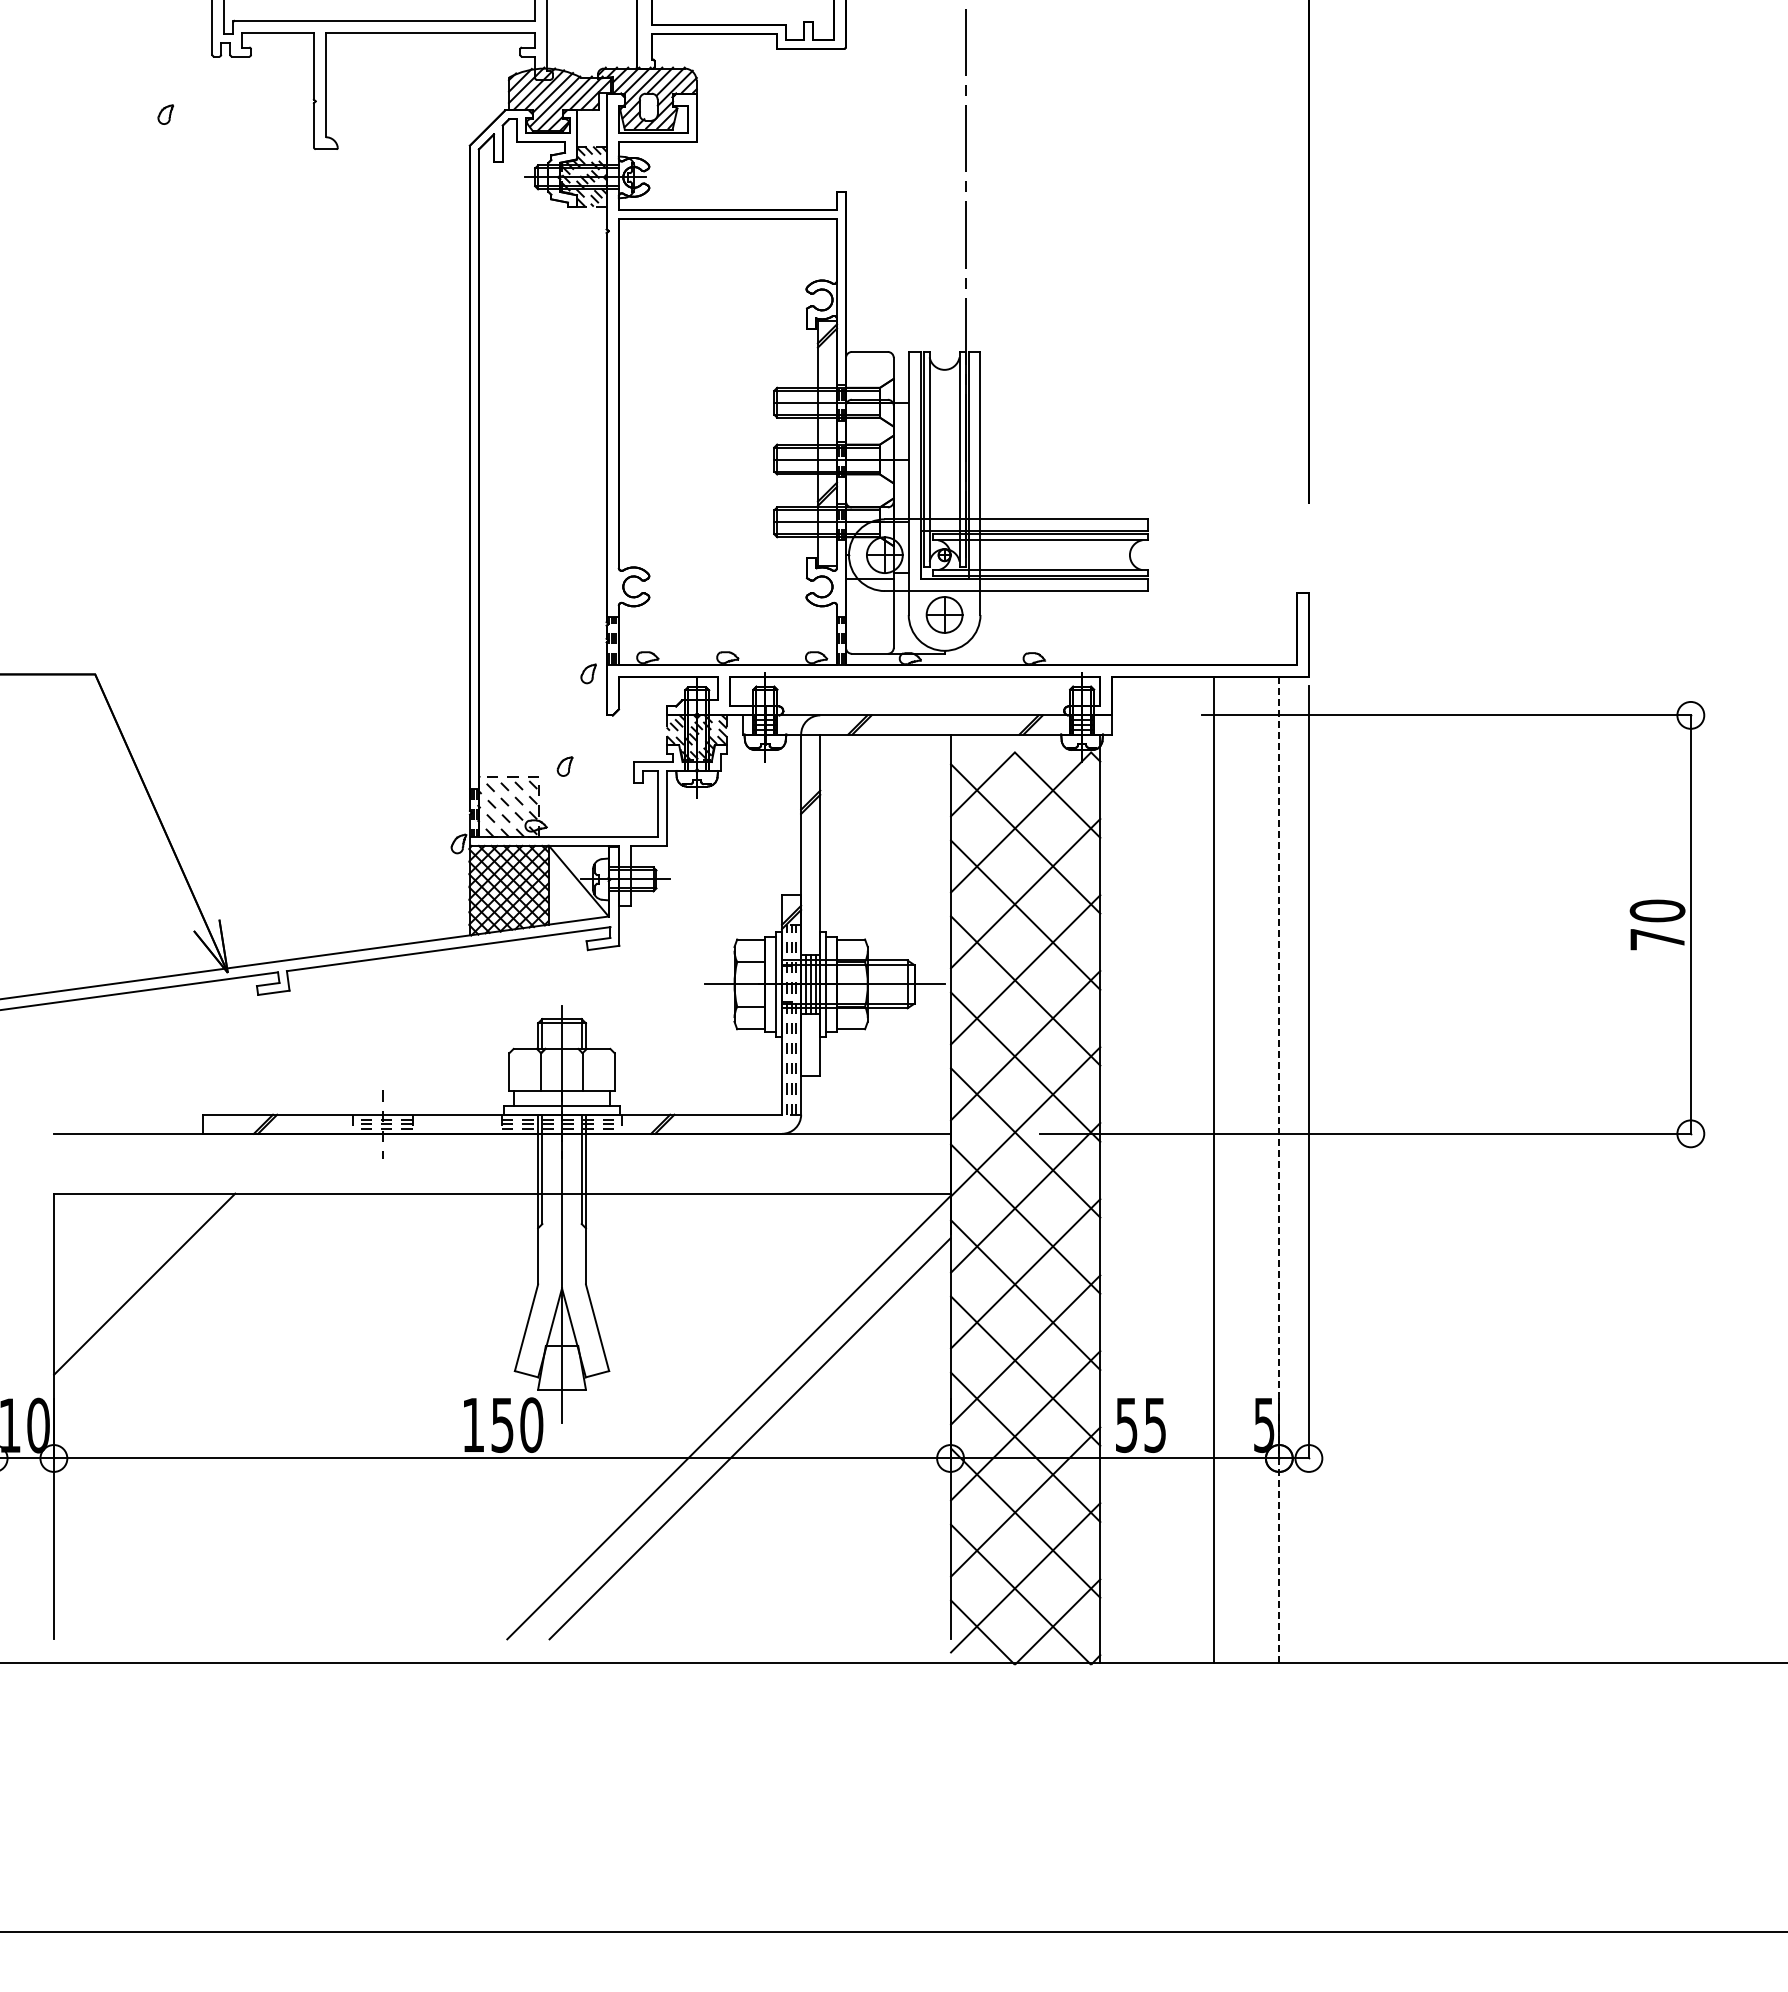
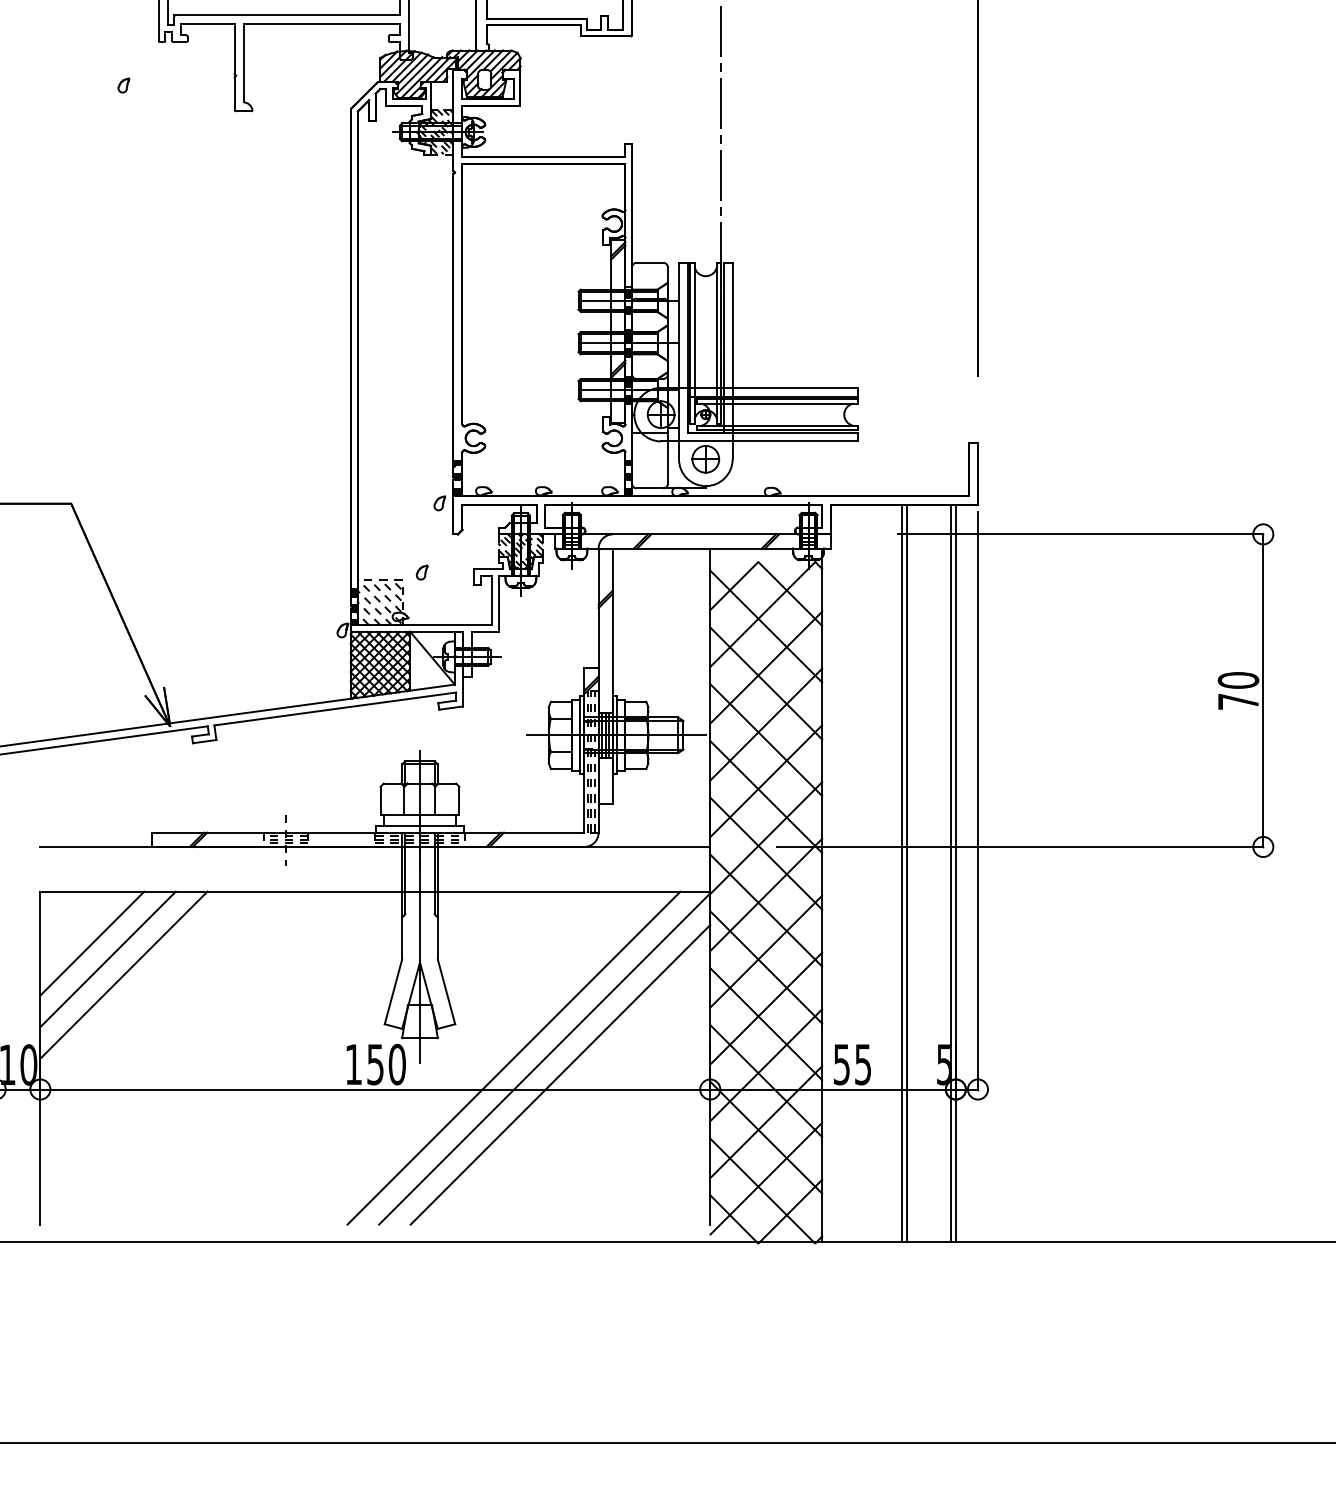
line: (1207, 1169) -> (902, 873), added
line: (1273, 1169) -> (951, 873), added
line: (1279, 1169) -> (956, 873), dashed -> solid
line: (123, 1262) -> (92, 943), added
line: (165, 1305) -> (123, 975), added
line: (687, 1416) -> (513, 1058), added

